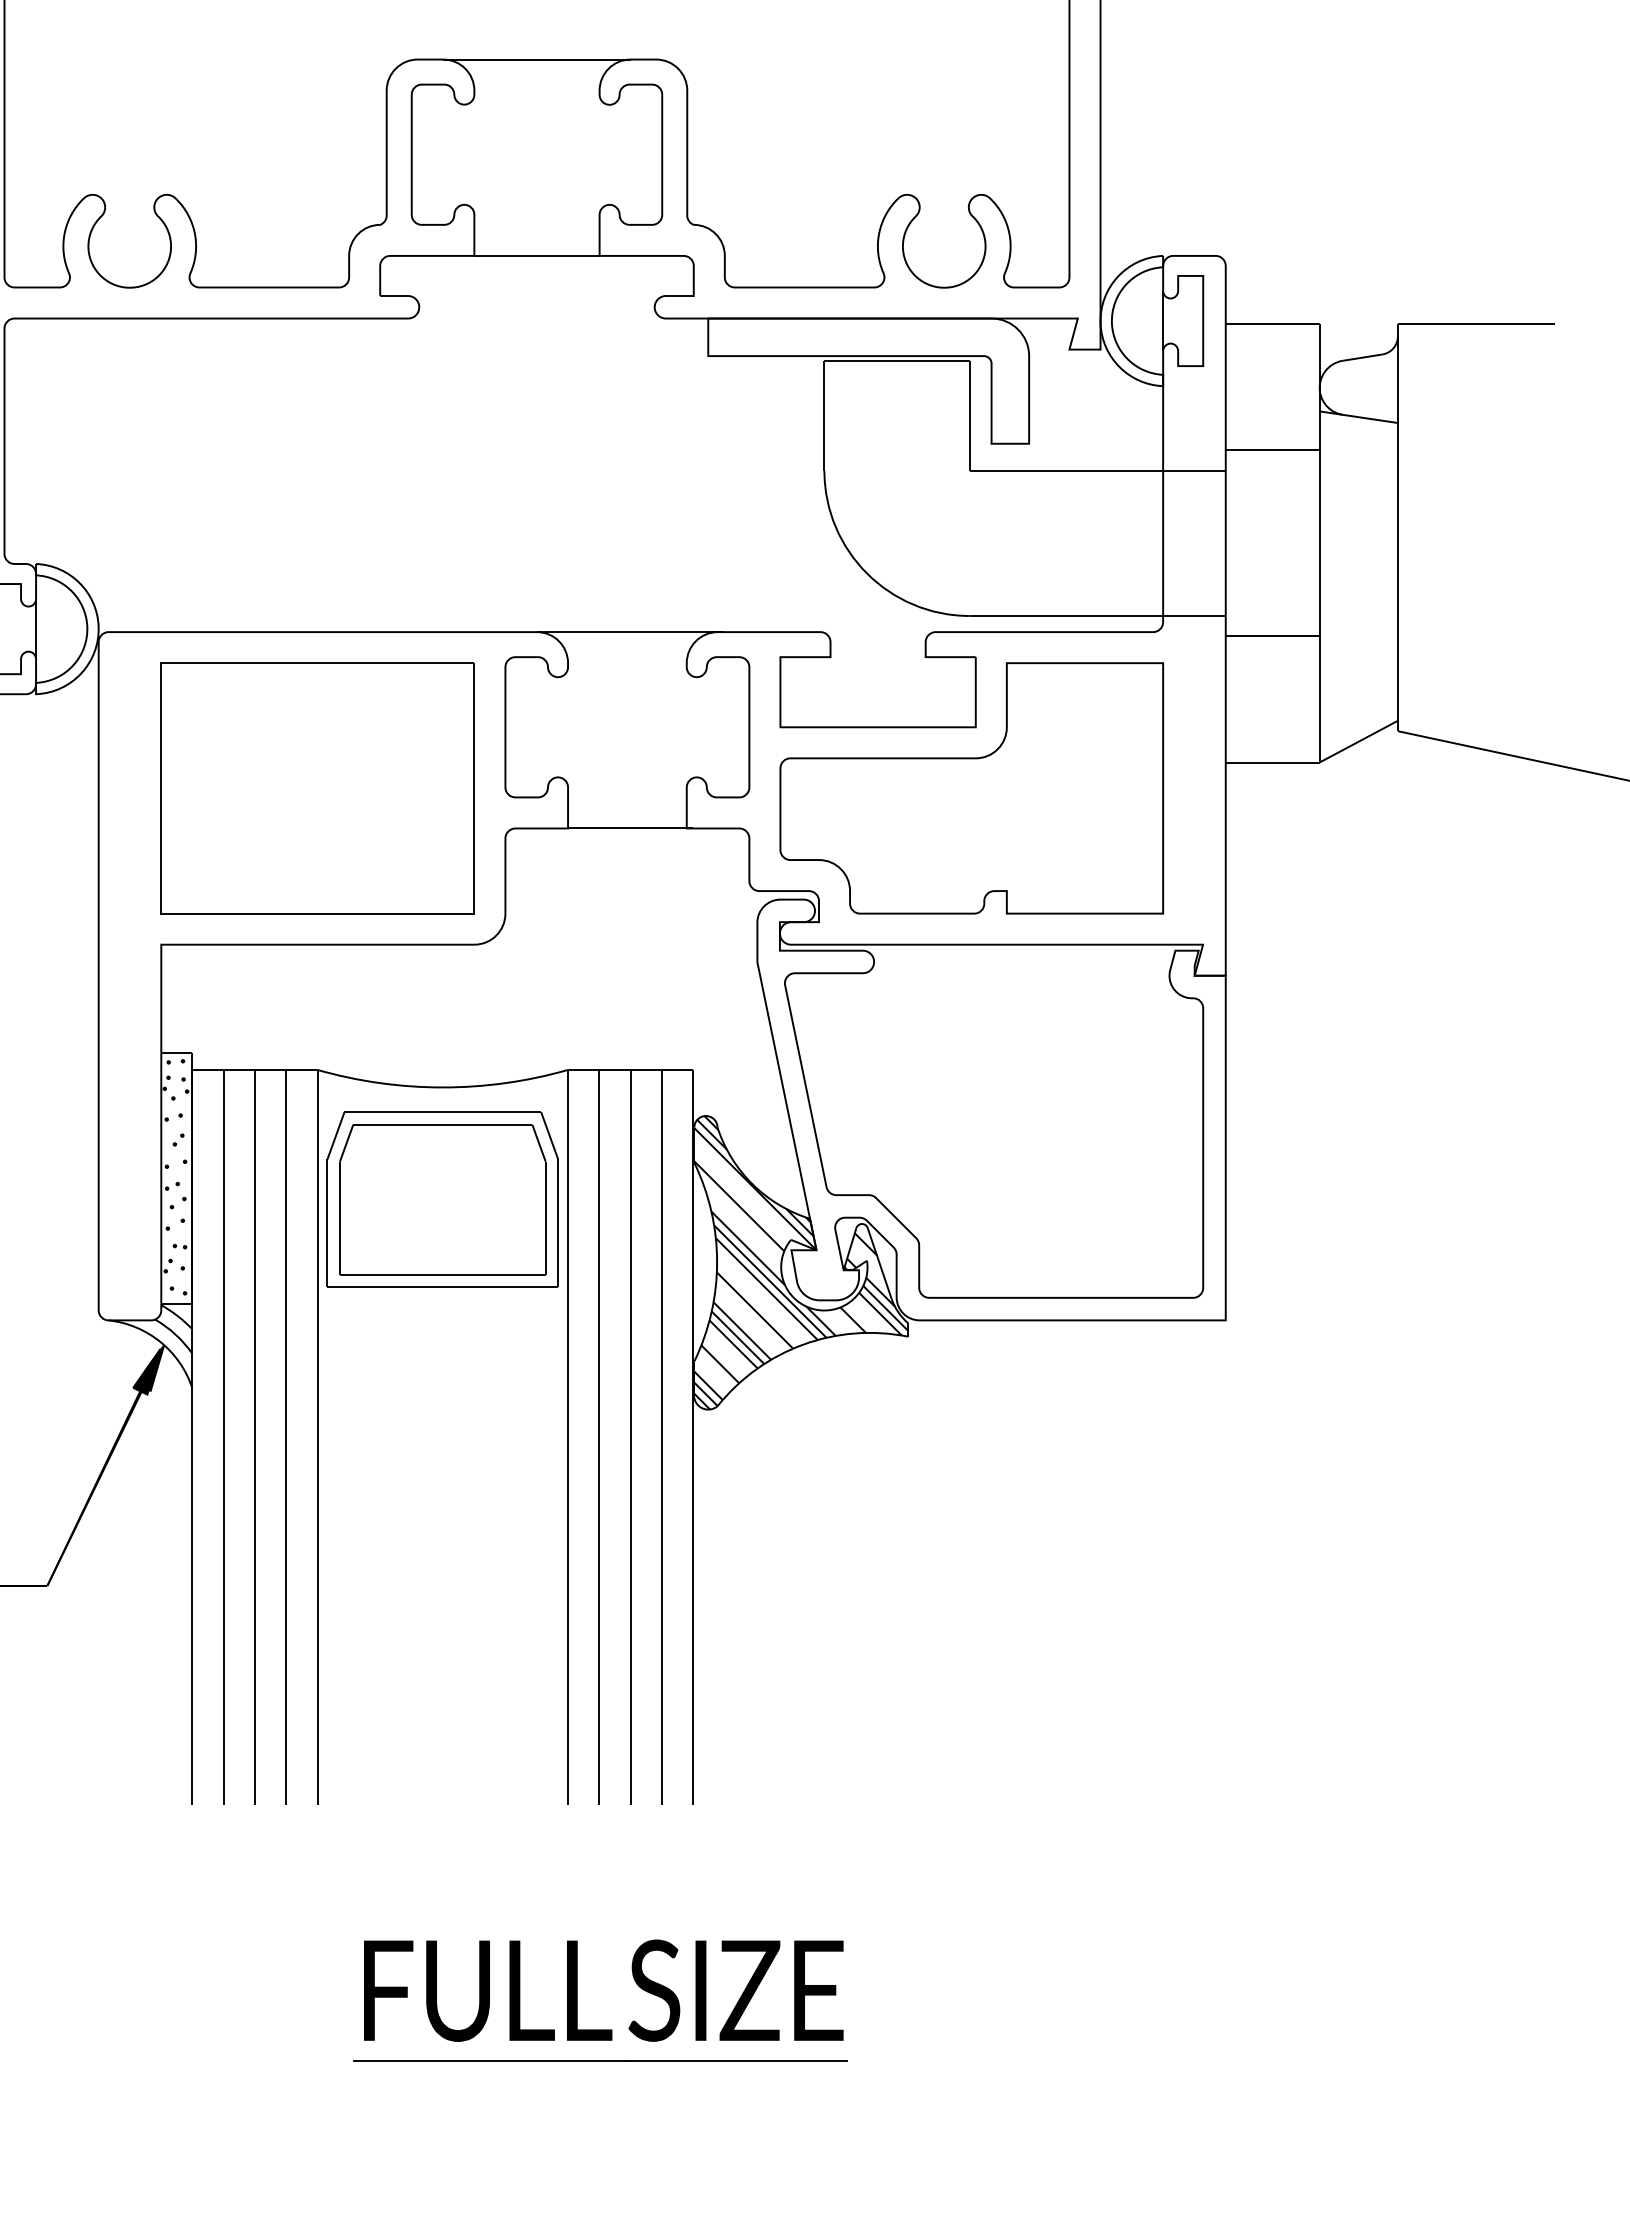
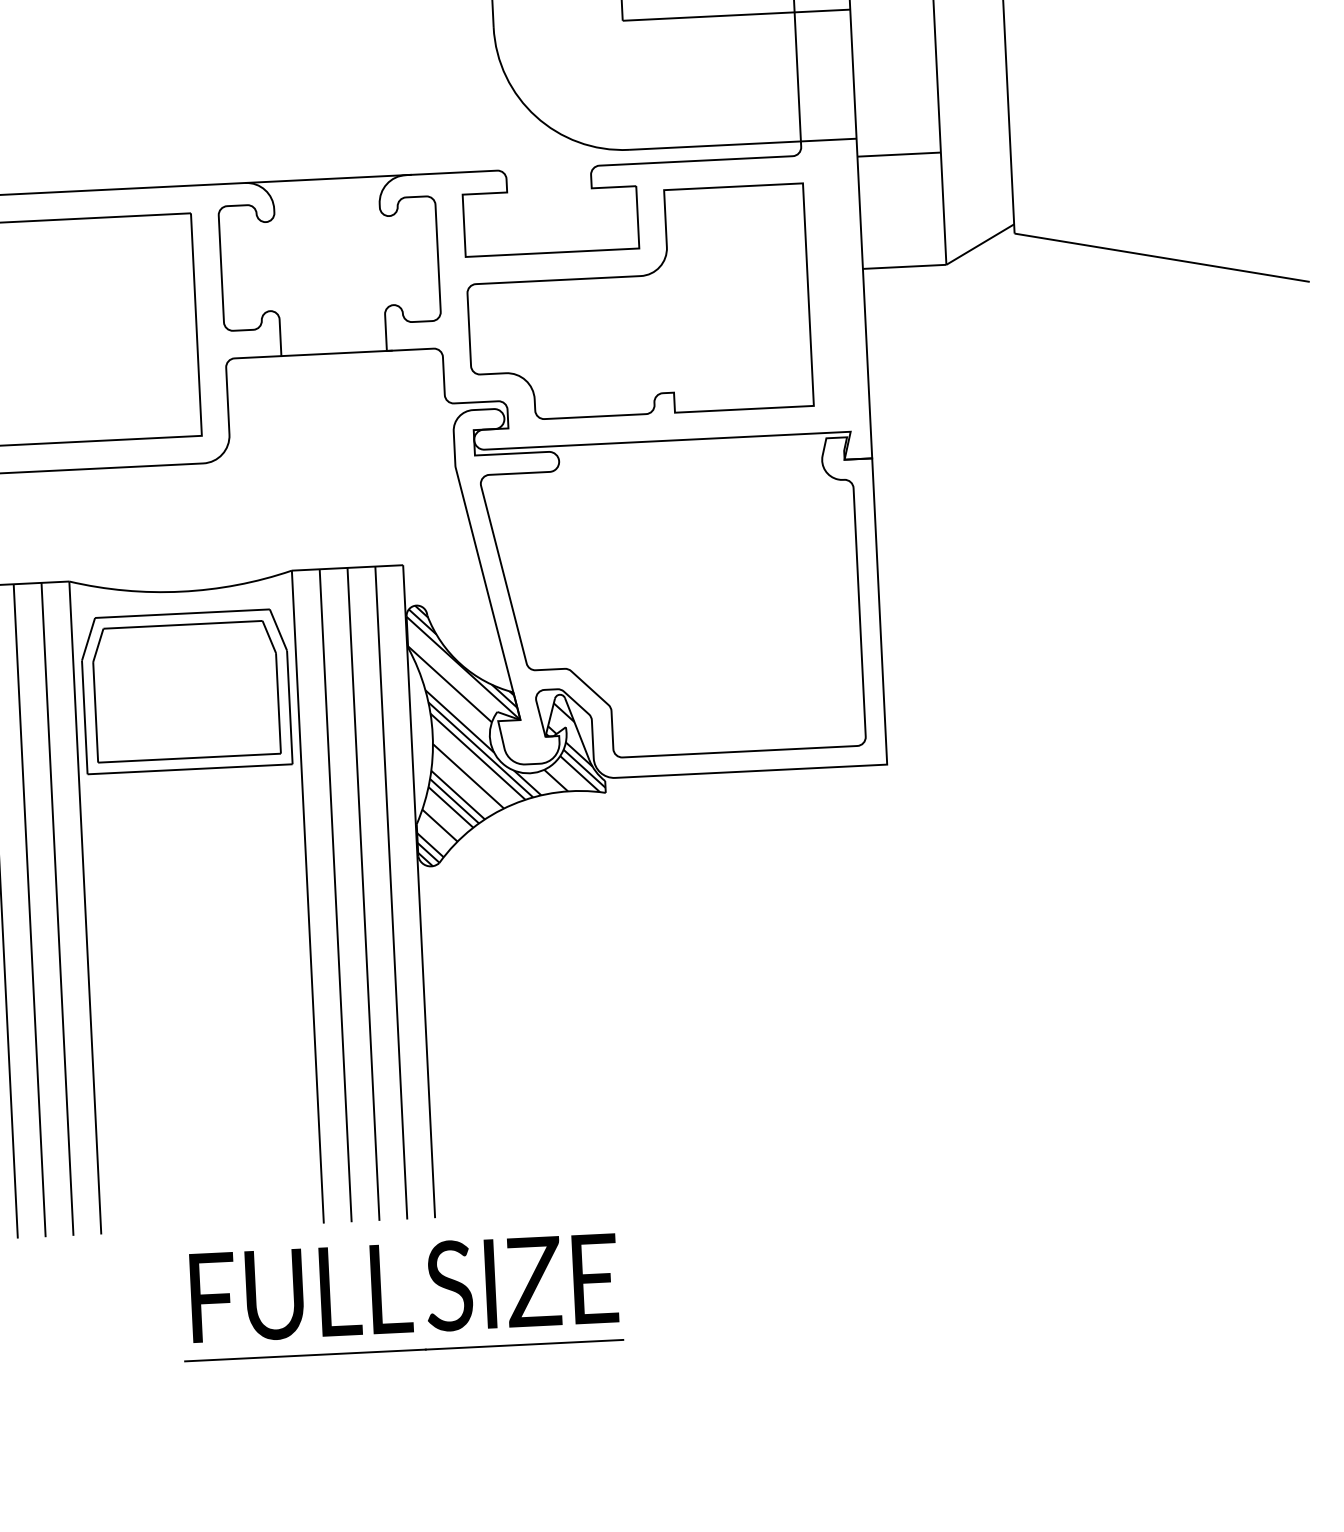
part: (577, 2000) -> (381, 1298), moved

